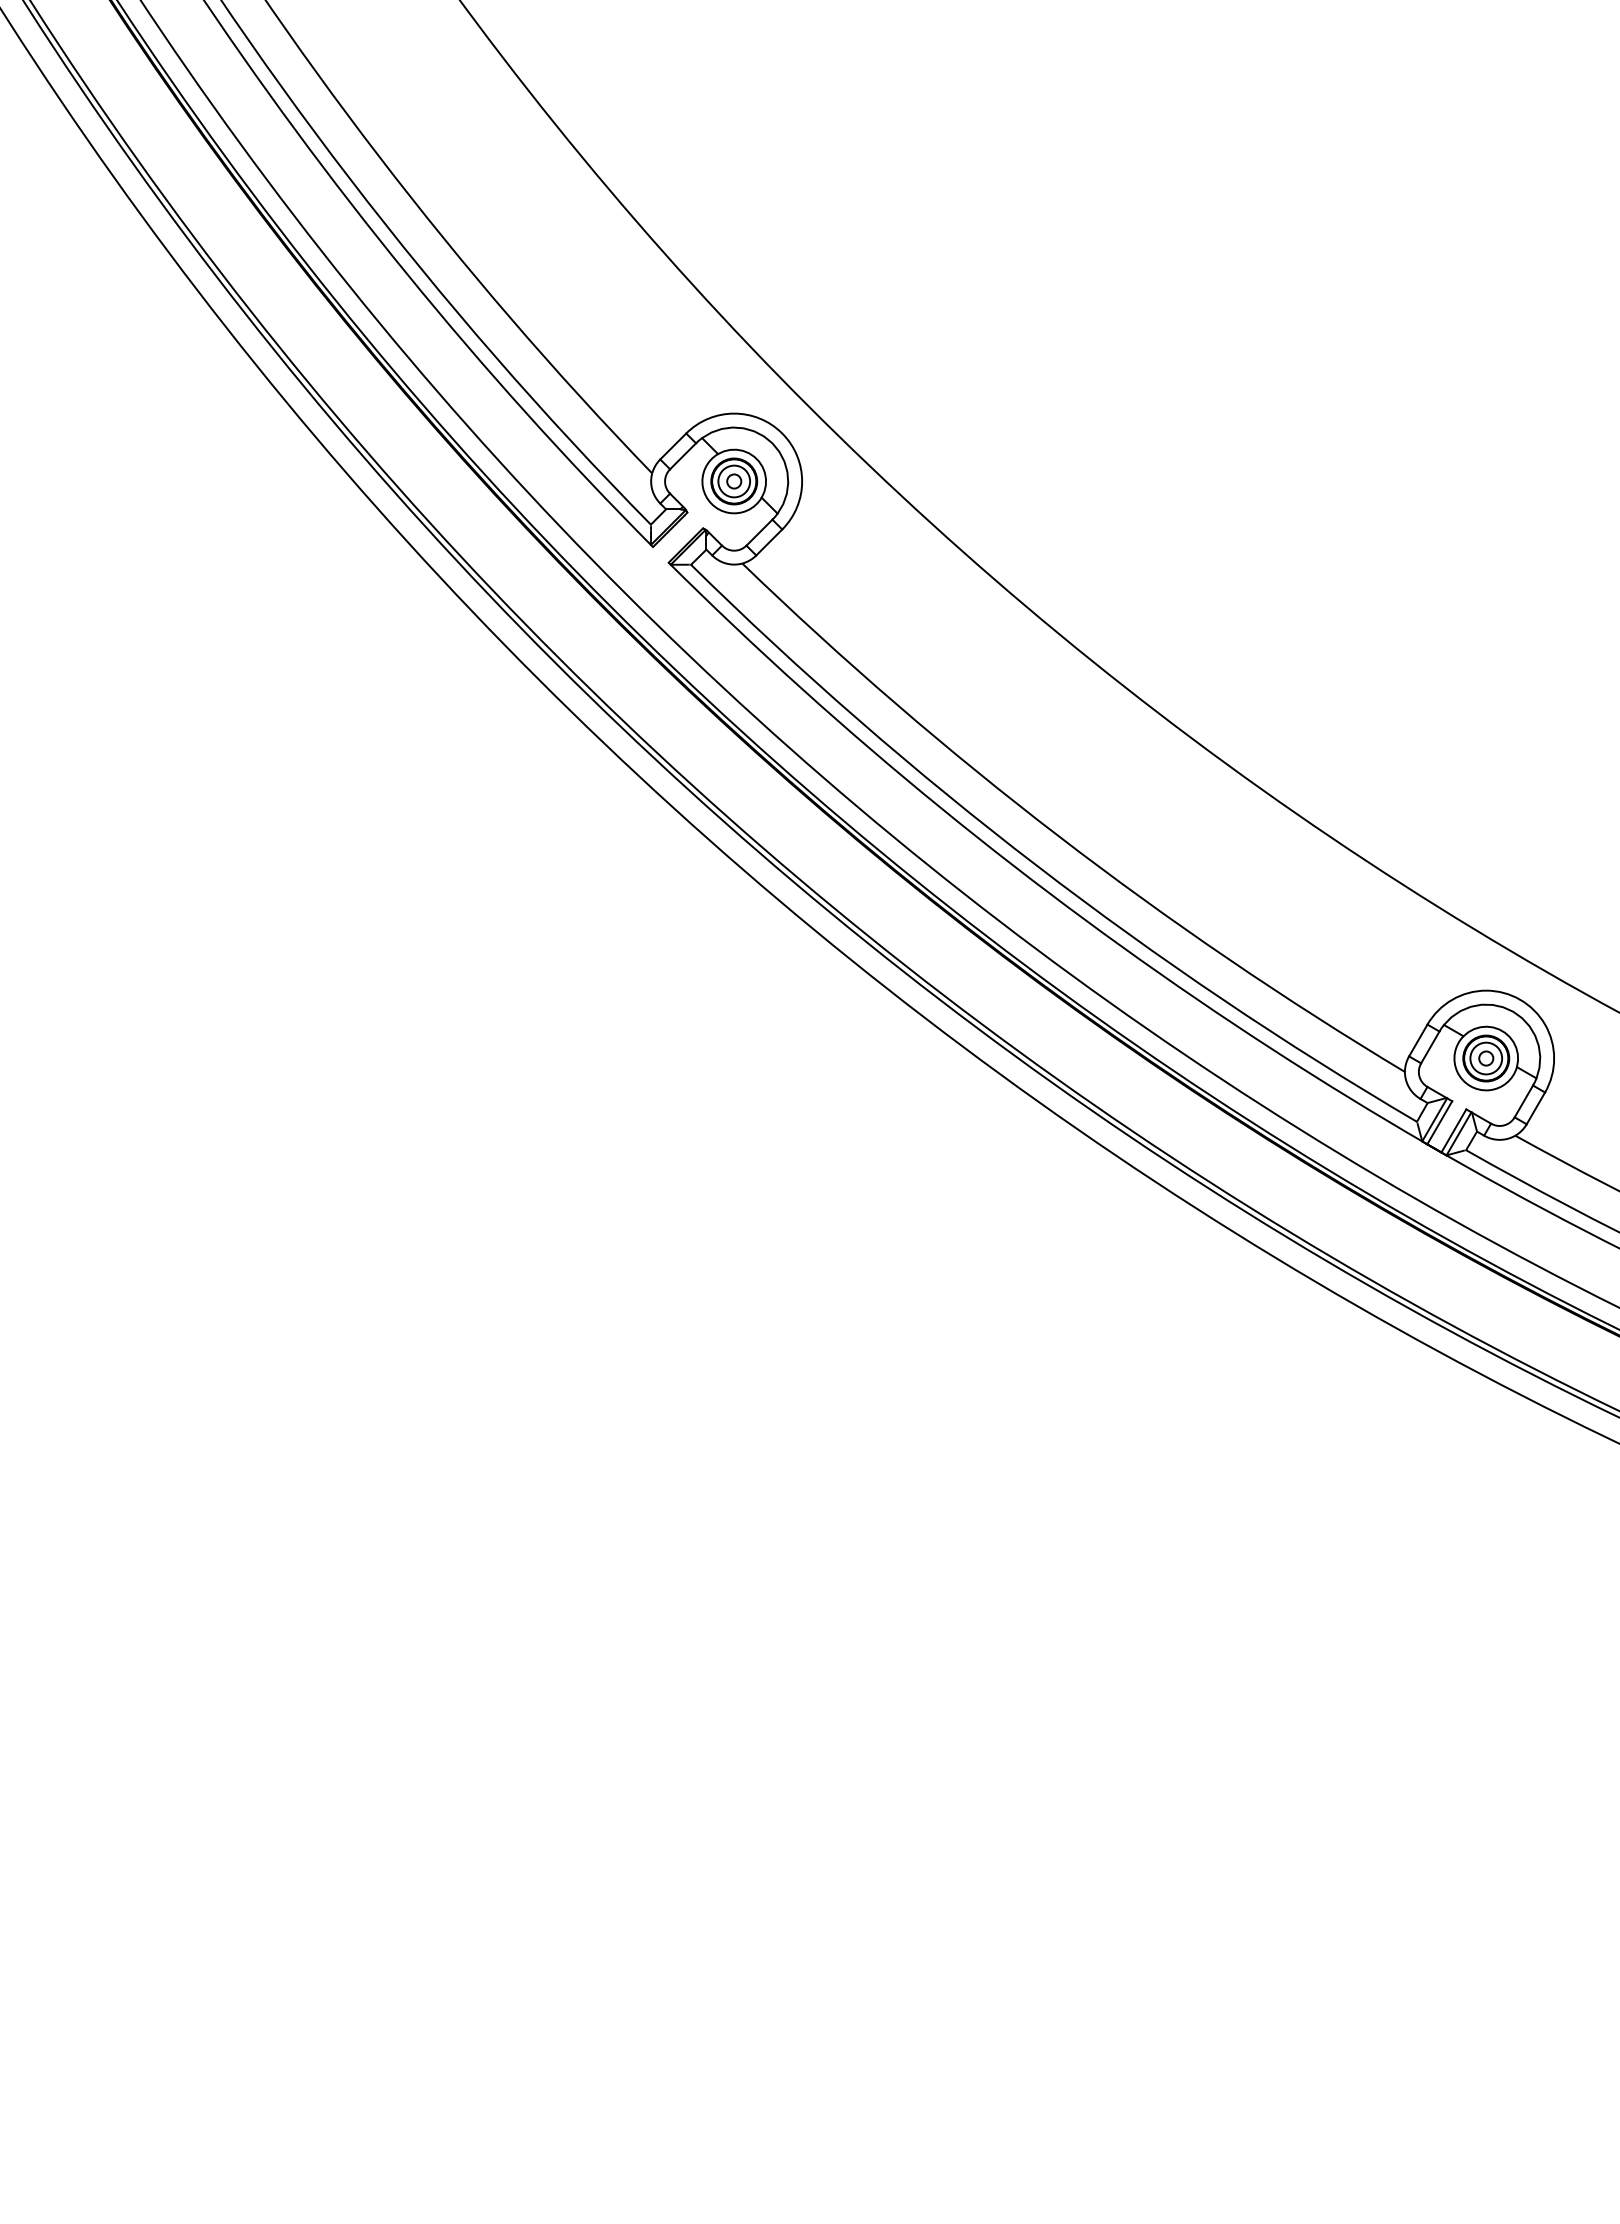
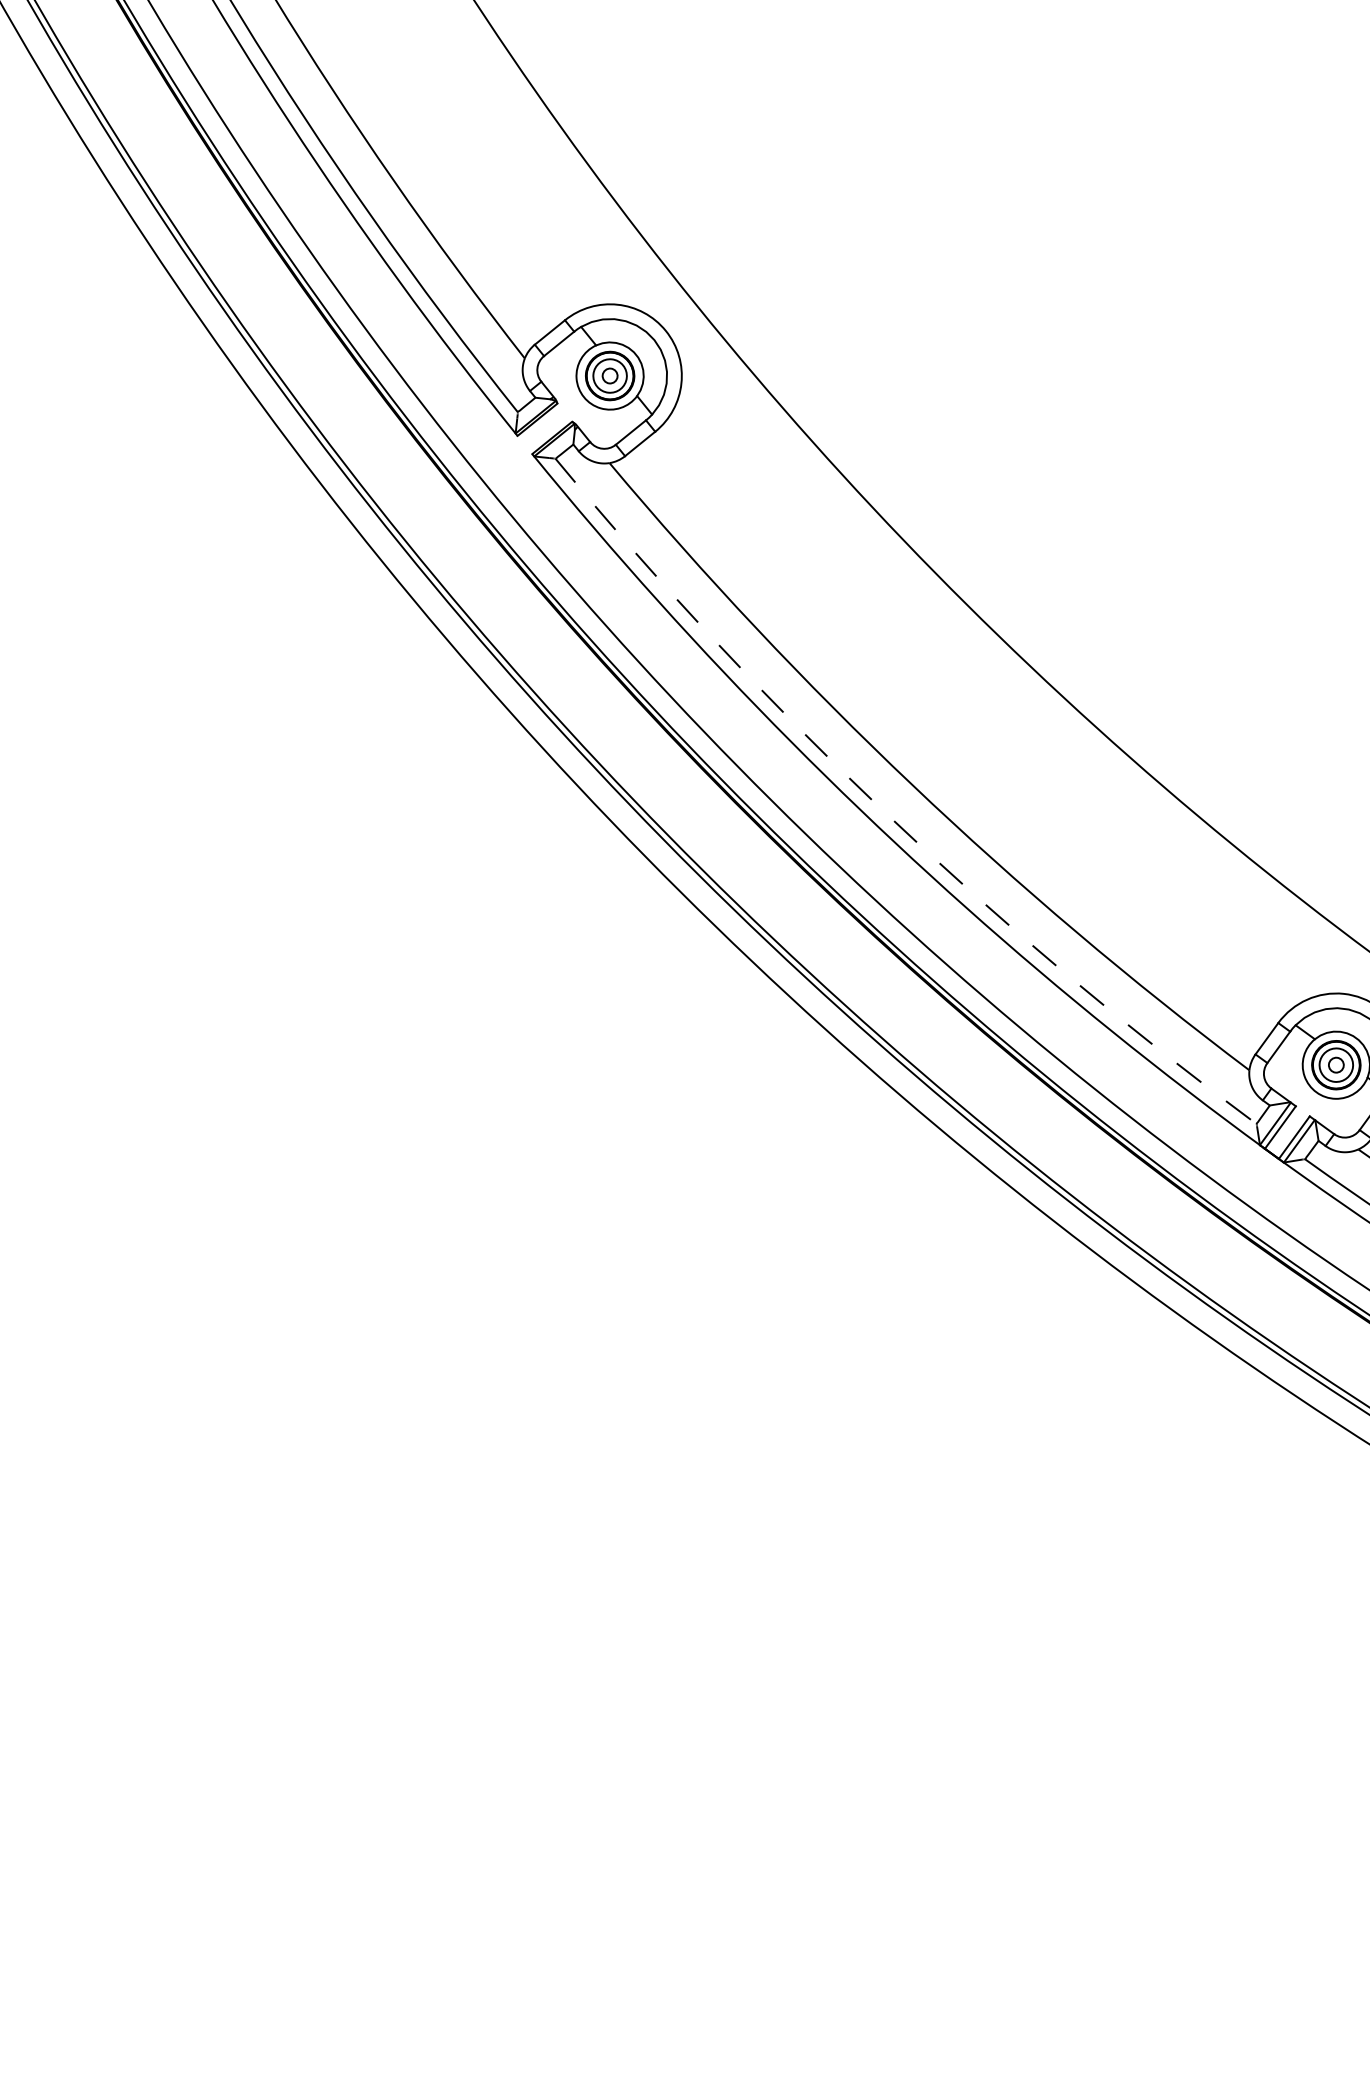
arc: (1036, 865) -> (885, 812), solid -> dashed

